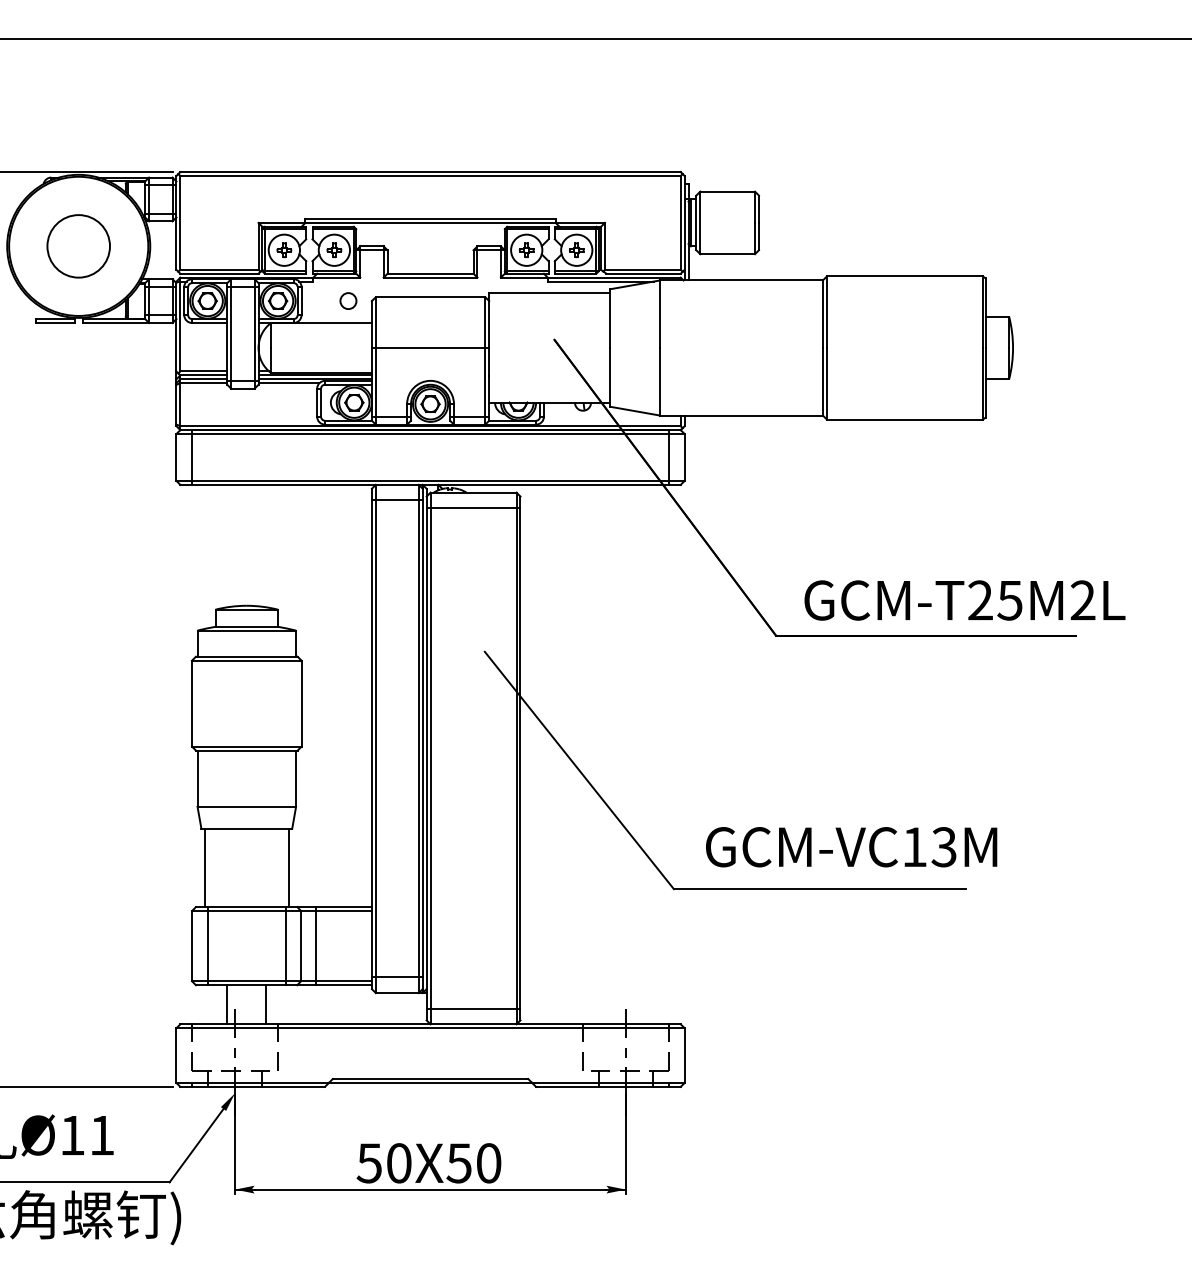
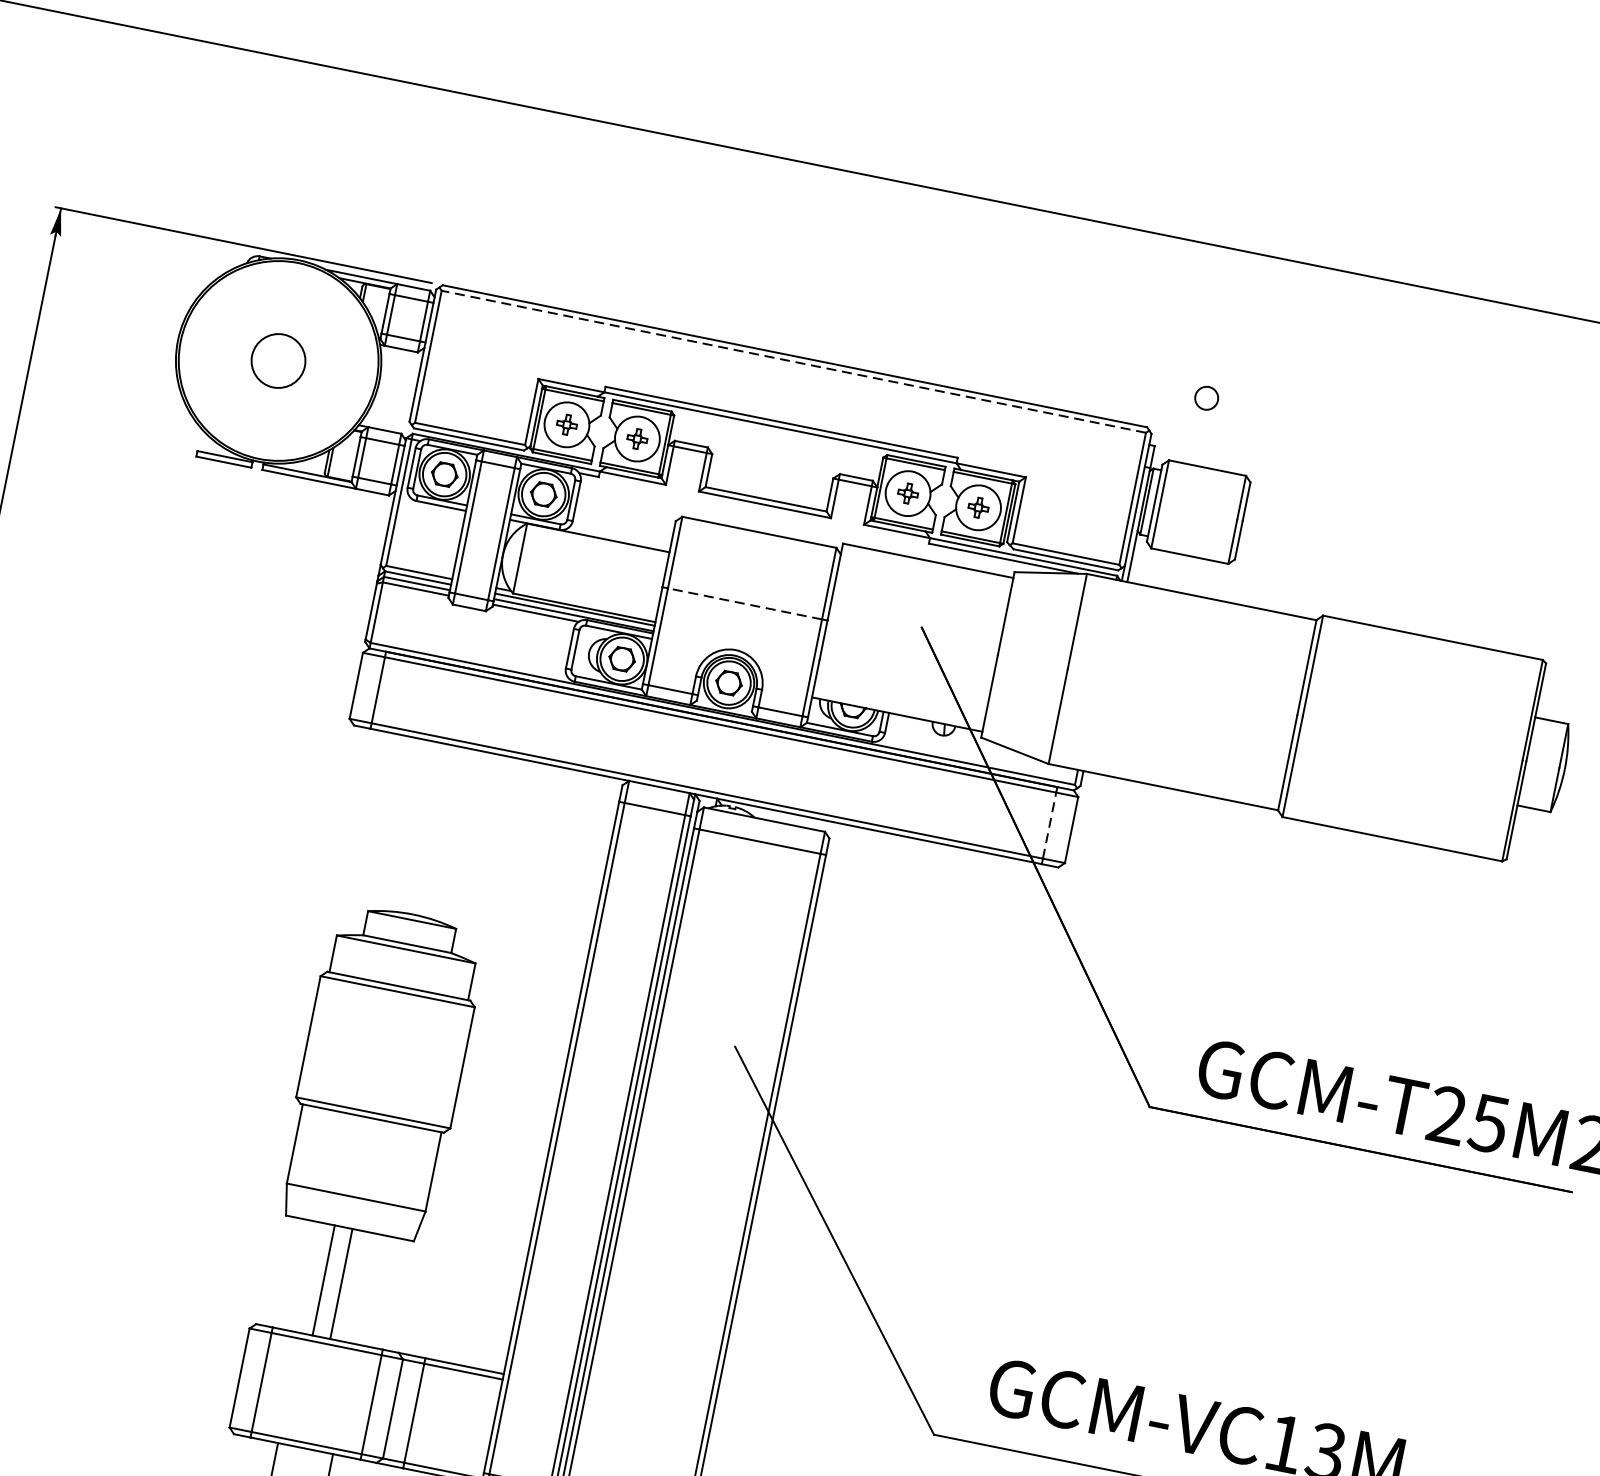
line: (430, 176) -> (793, 362), solid -> dashed
circle: (78, 246) -> (278, 361), size x0.6
circle: (348, 300) -> (1206, 397), moved
line: (430, 348) -> (744, 604), solid -> dashed
line: (669, 456) -> (1050, 824), solid -> dashed
line: (204, 867) -> (341, 1283), moved
line: (289, 867) -> (324, 1279), moved

